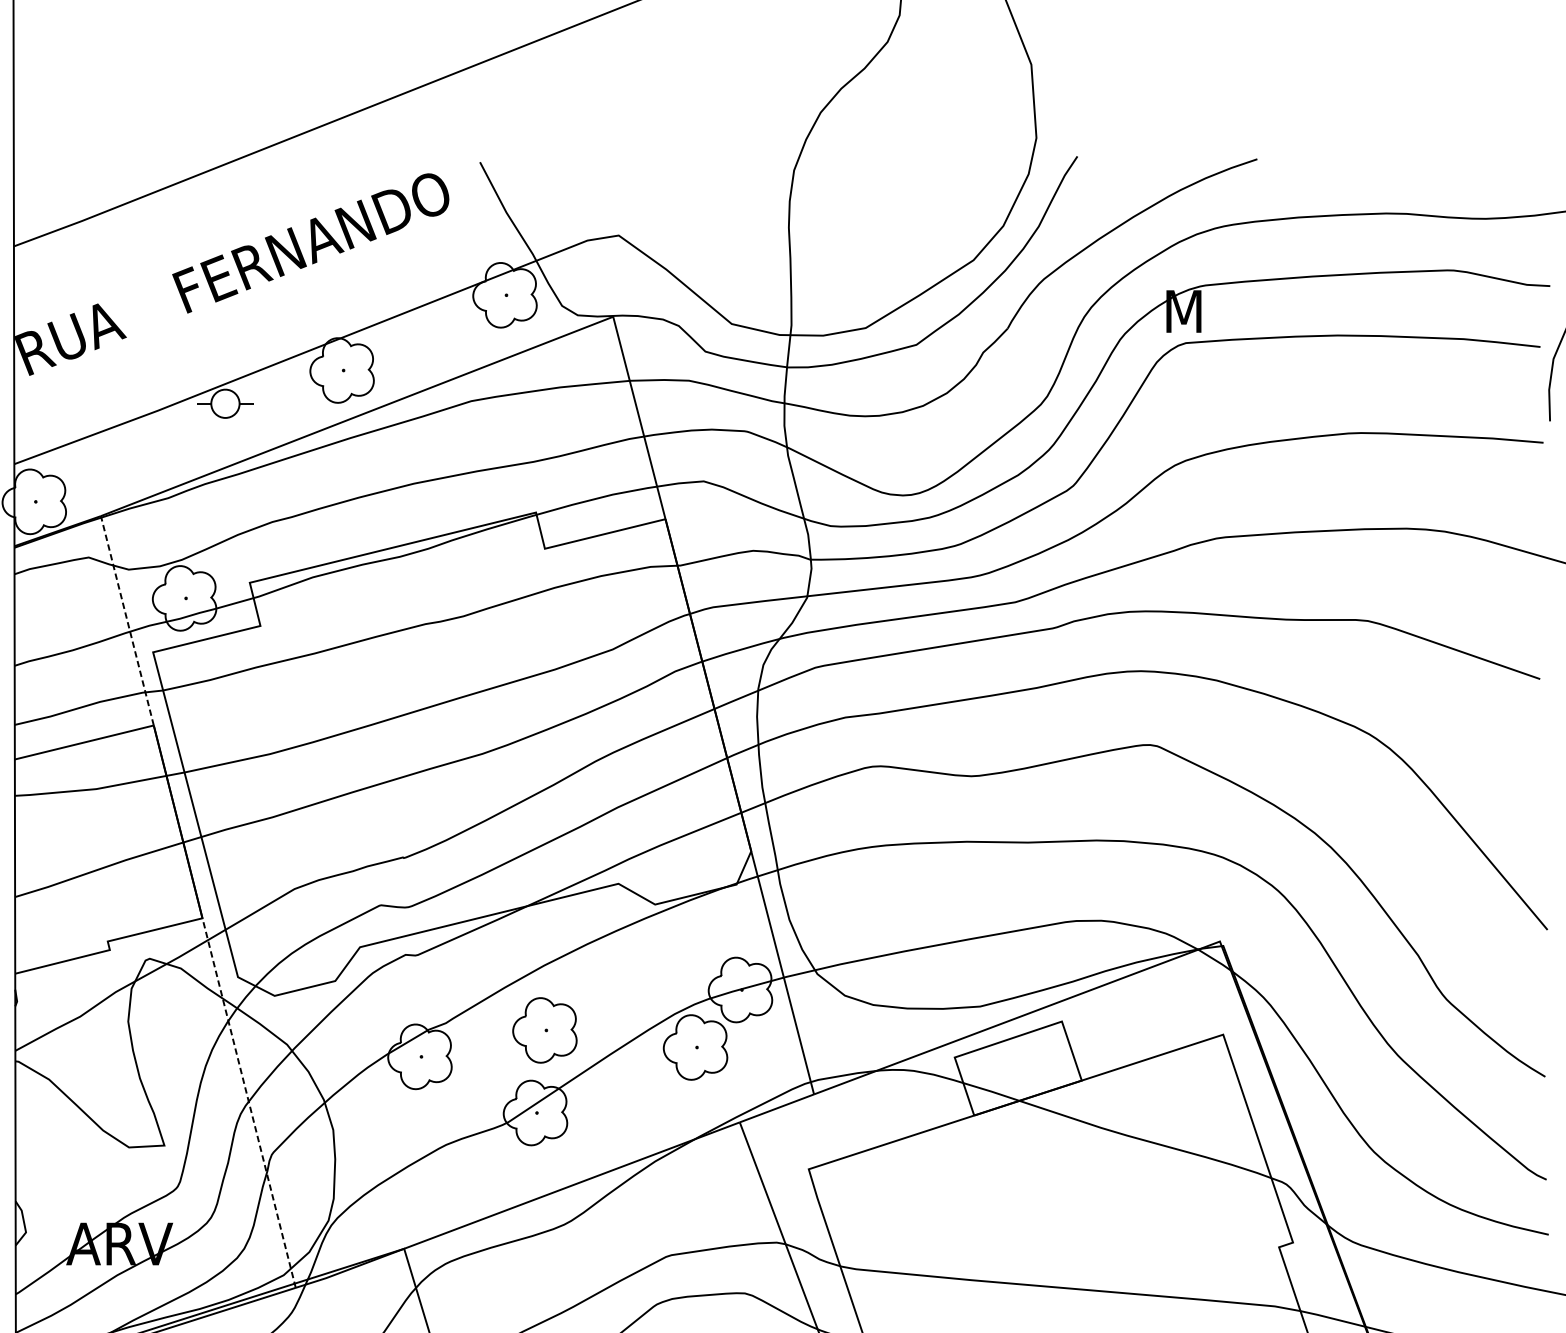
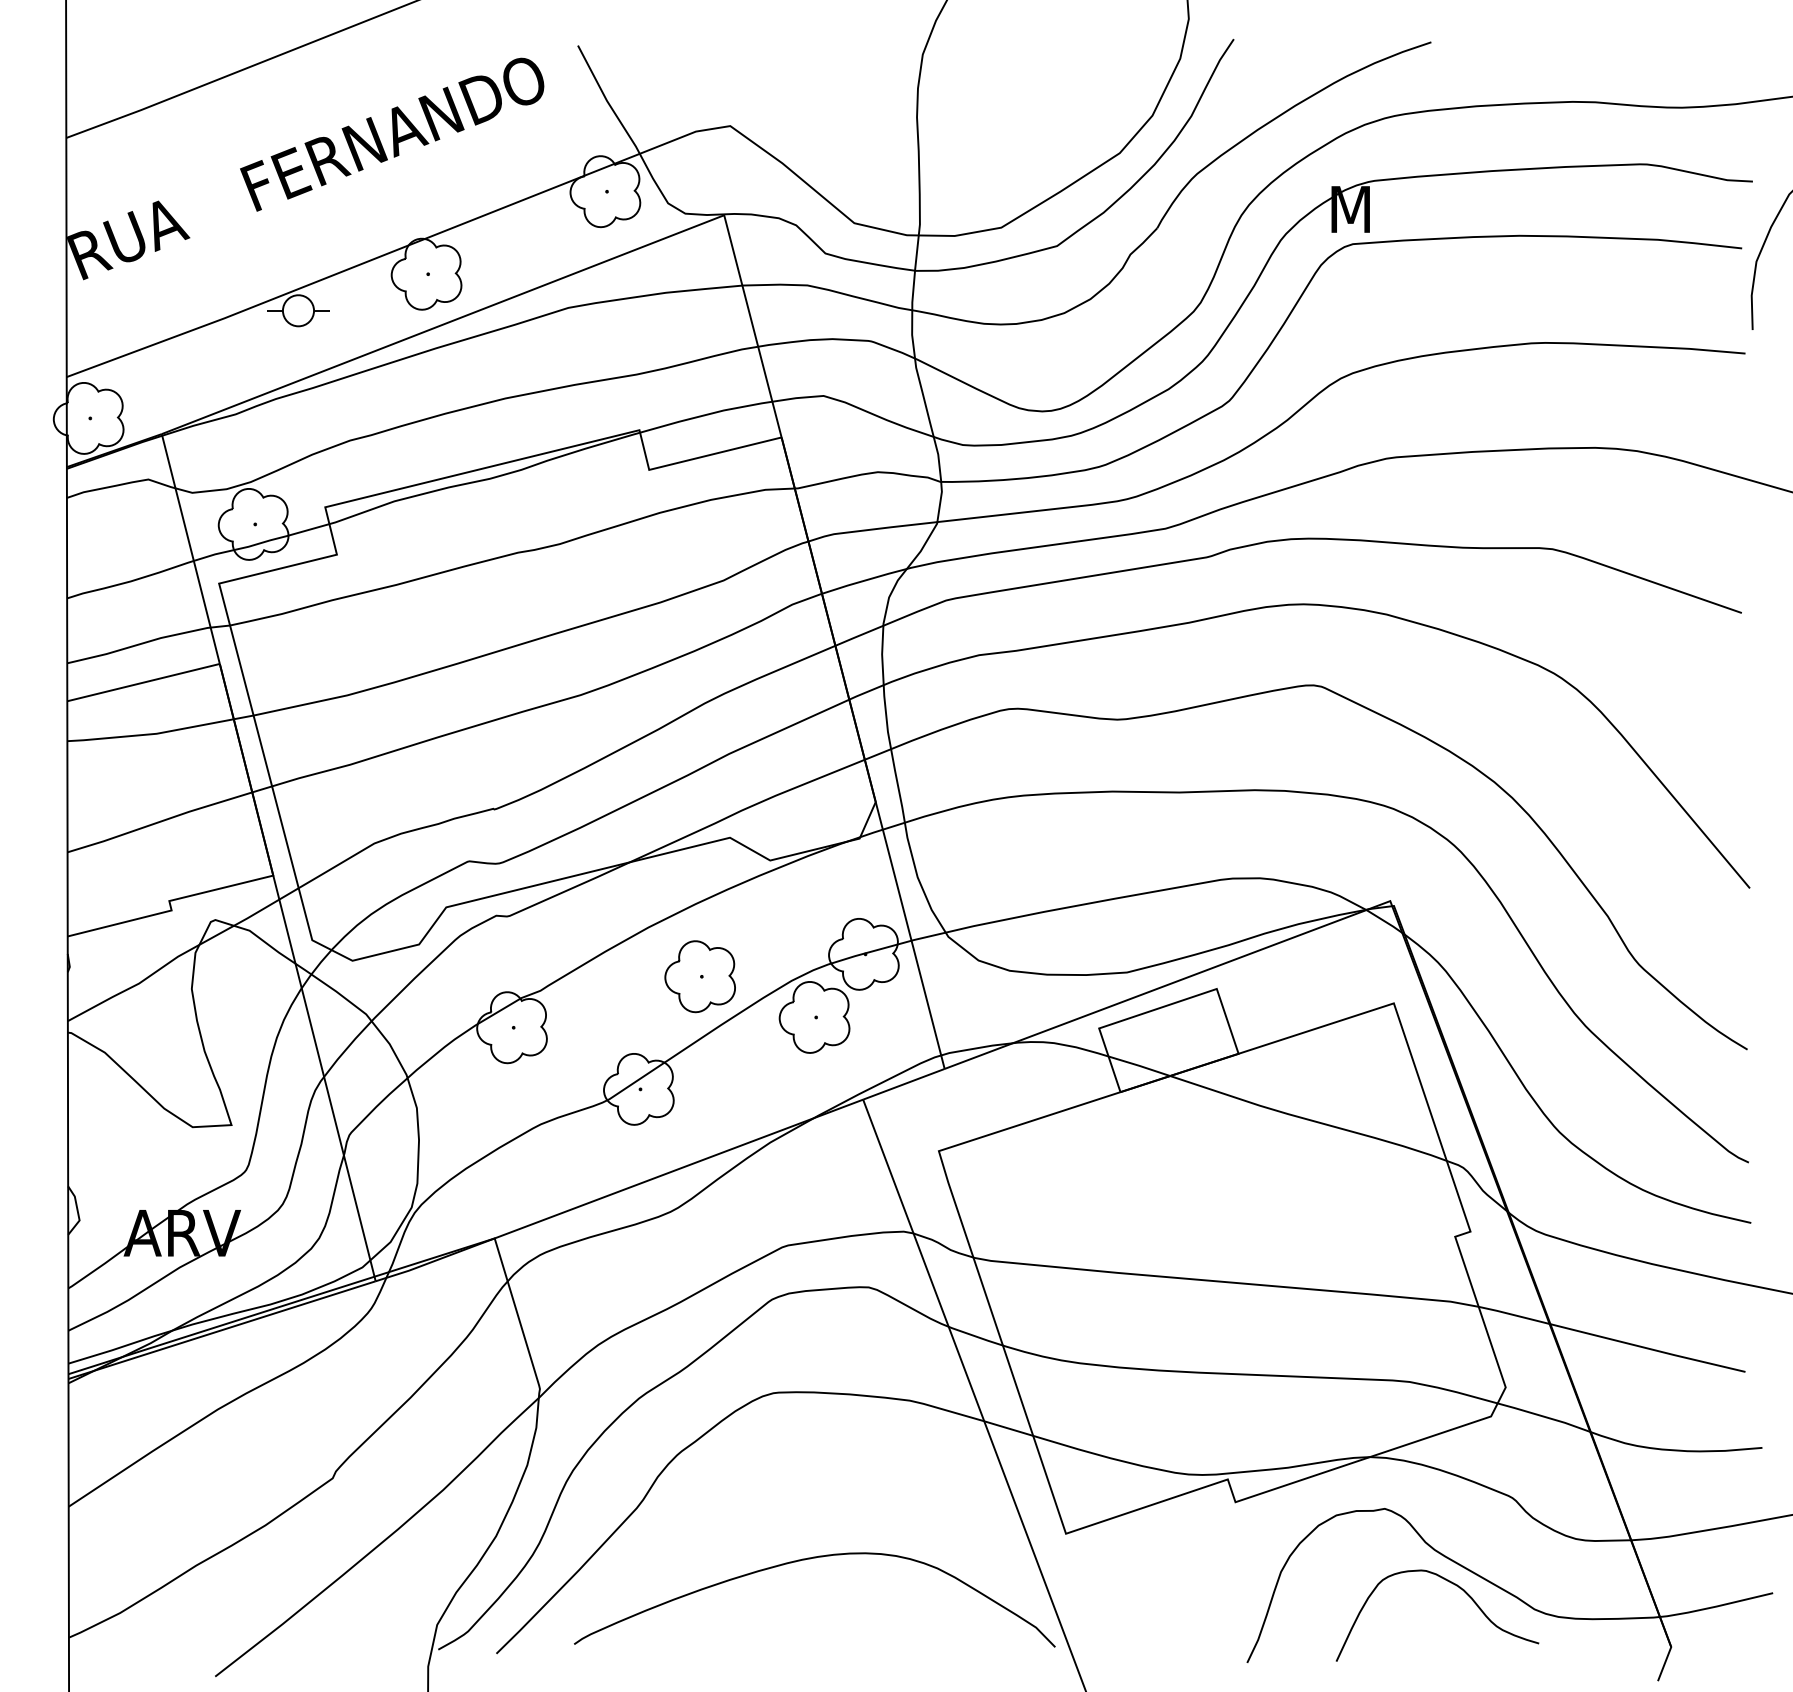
line: (127, 621) -> (190, 549), dashed -> solid
part: (544, 1030) -> (699, 976), moved
line: (249, 1102) -> (324, 1077), dashed -> solid

